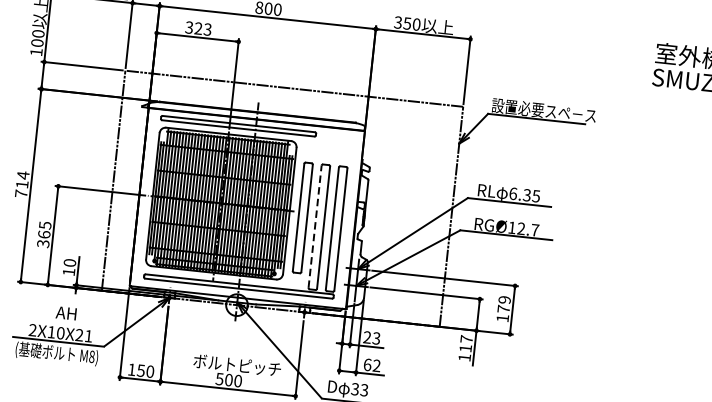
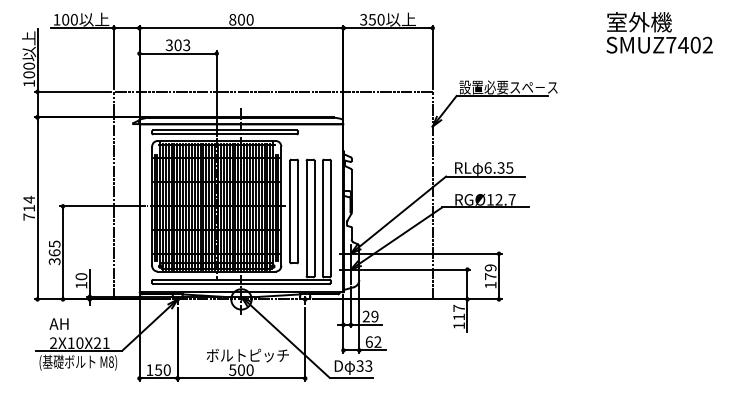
text: (197, 28) -> (177, 45), 323 -> 303
line: (315, 226) -> (306, 218), dashed -> solid
text: (65, 312) -> (58, 323), moved
text: (376, 338) -> (374, 316), 23 -> 29

